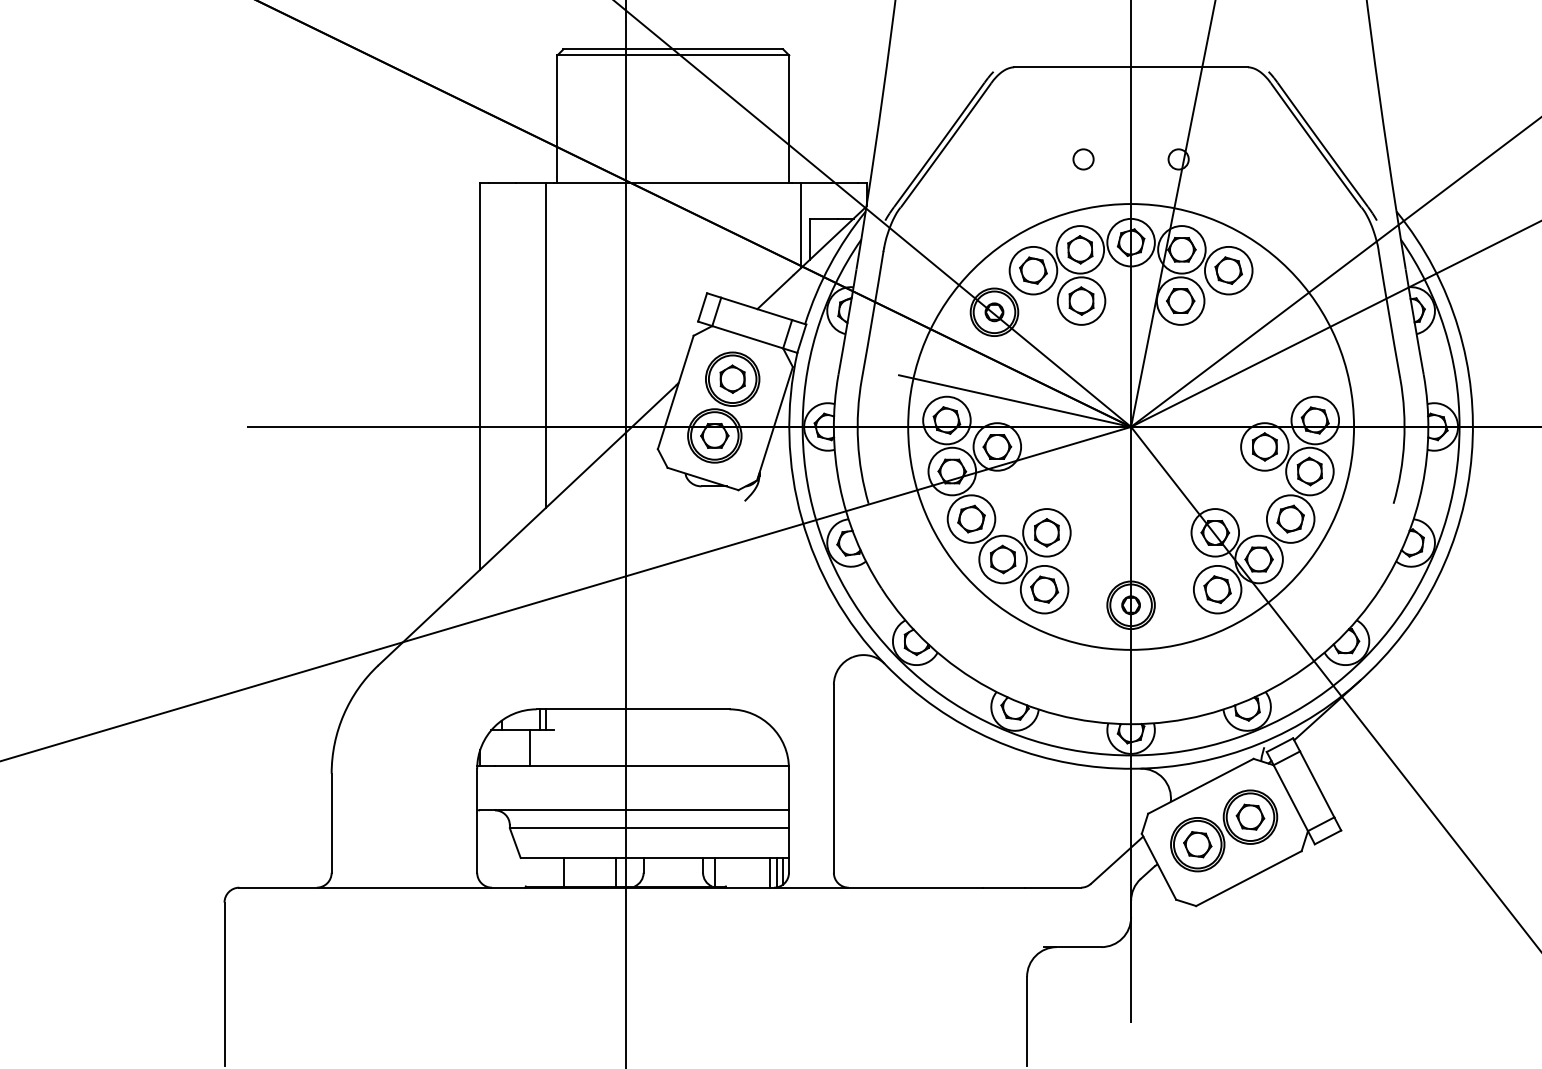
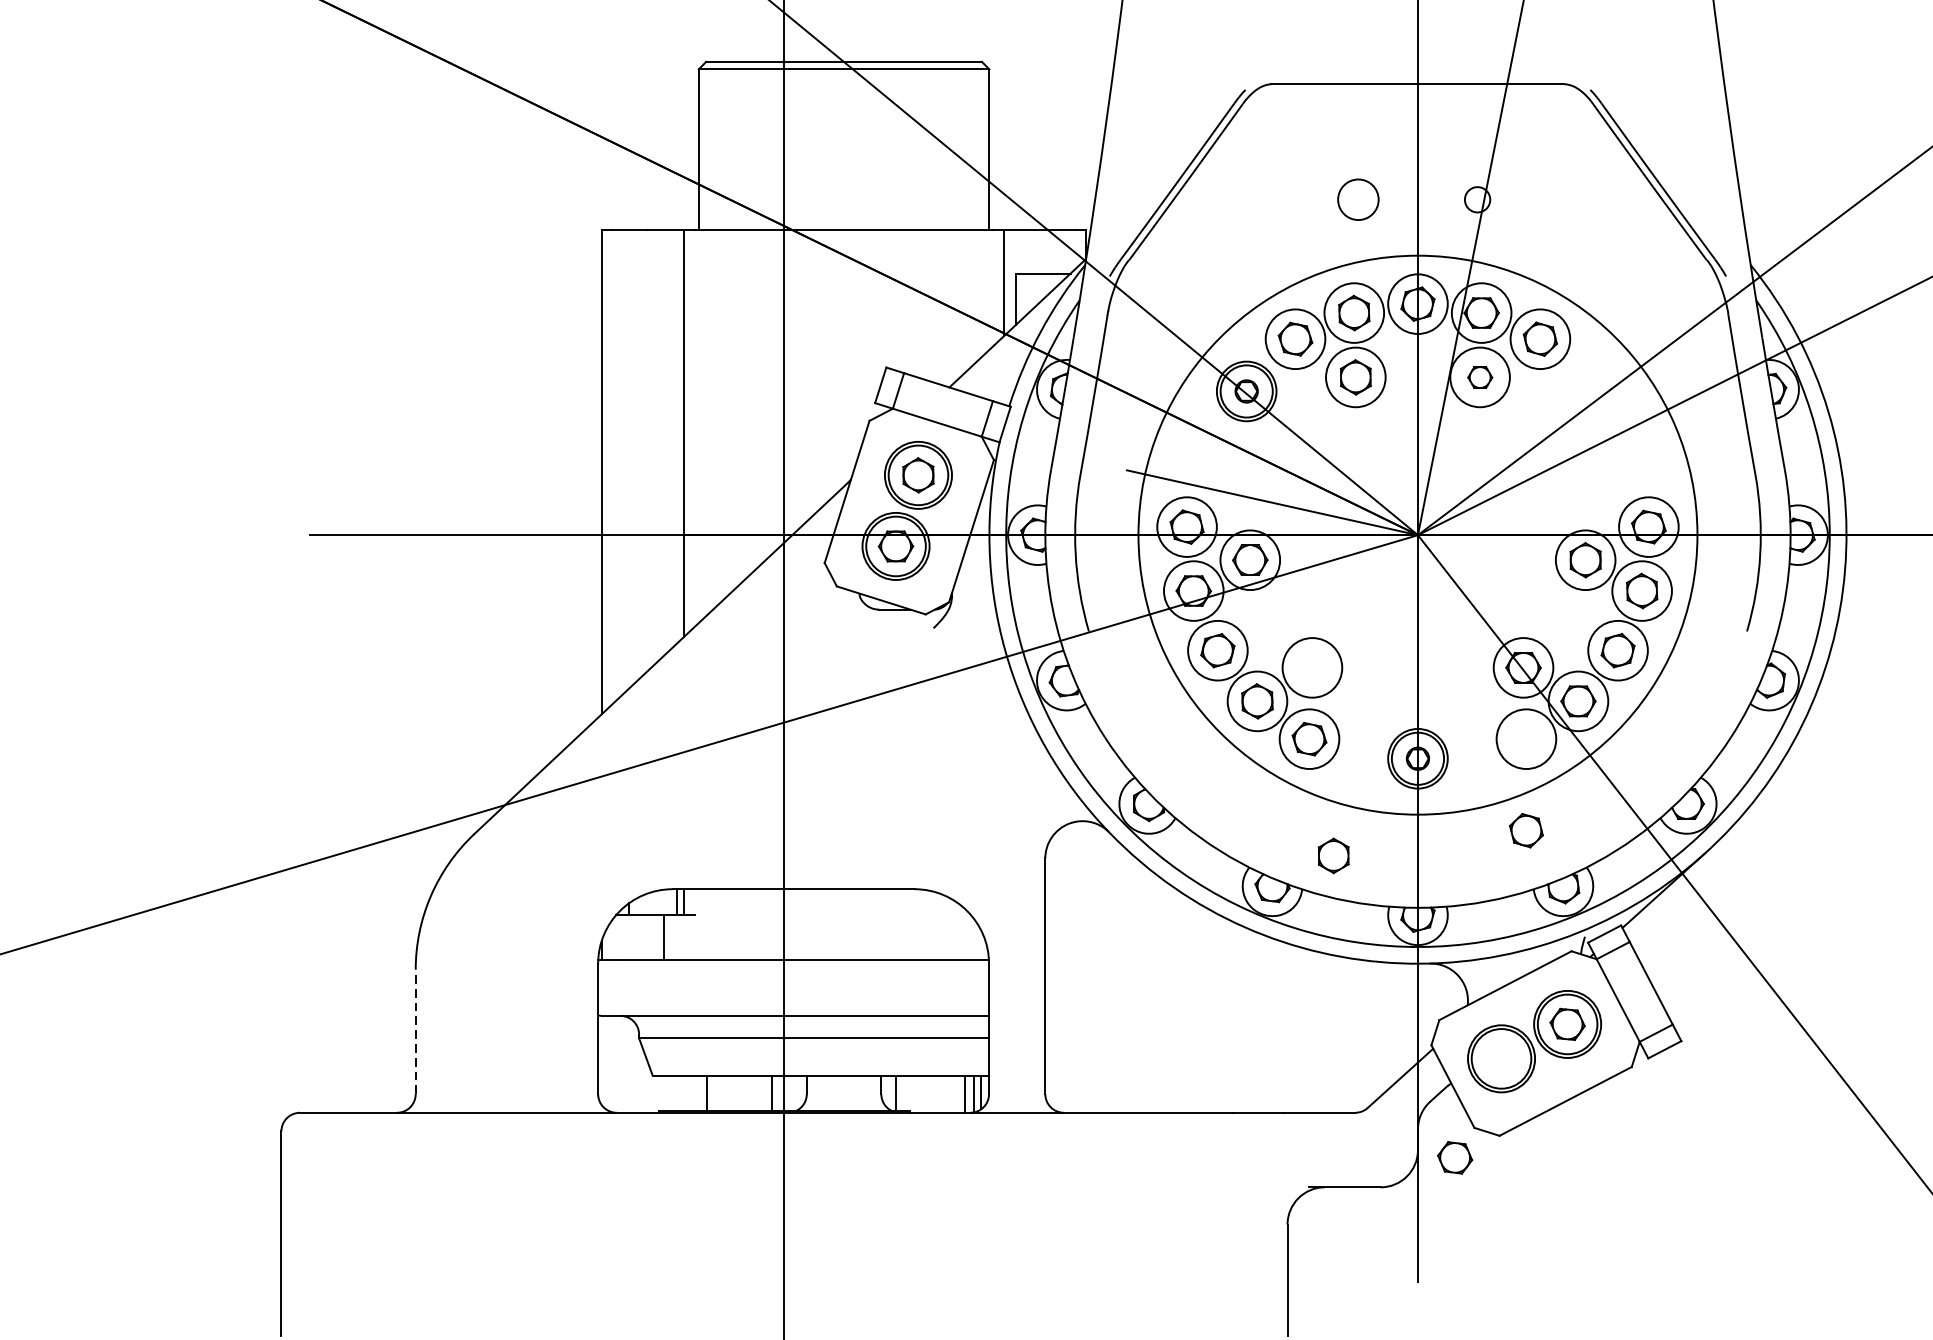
circle: (1083, 159) -> (1358, 199), size x1.6
part: (1180, 301) -> (1479, 377), size x0.7
part: (1046, 532) -> (1333, 855), moved
part: (1217, 589) -> (1526, 830), moved
line: (331, 823) -> (415, 1032), solid -> dashed
part: (1197, 844) -> (1454, 1157), moved

